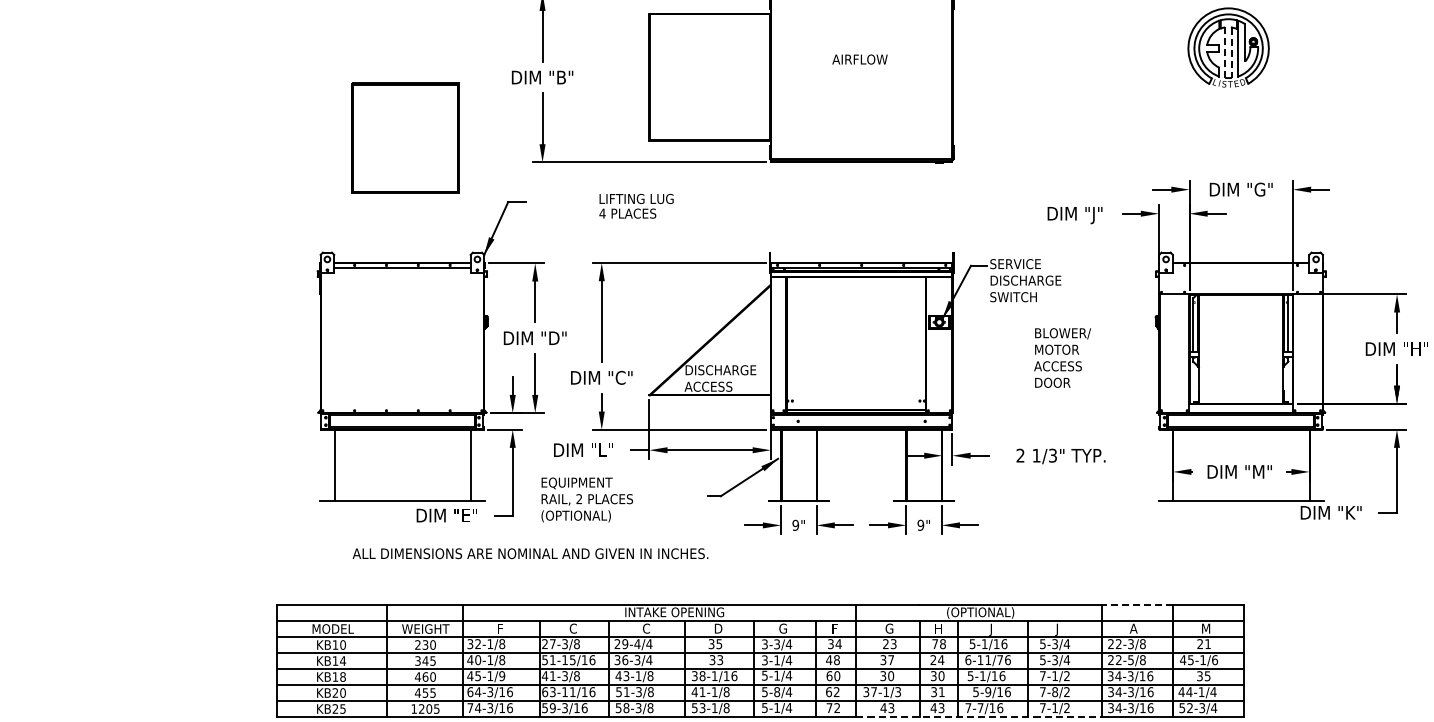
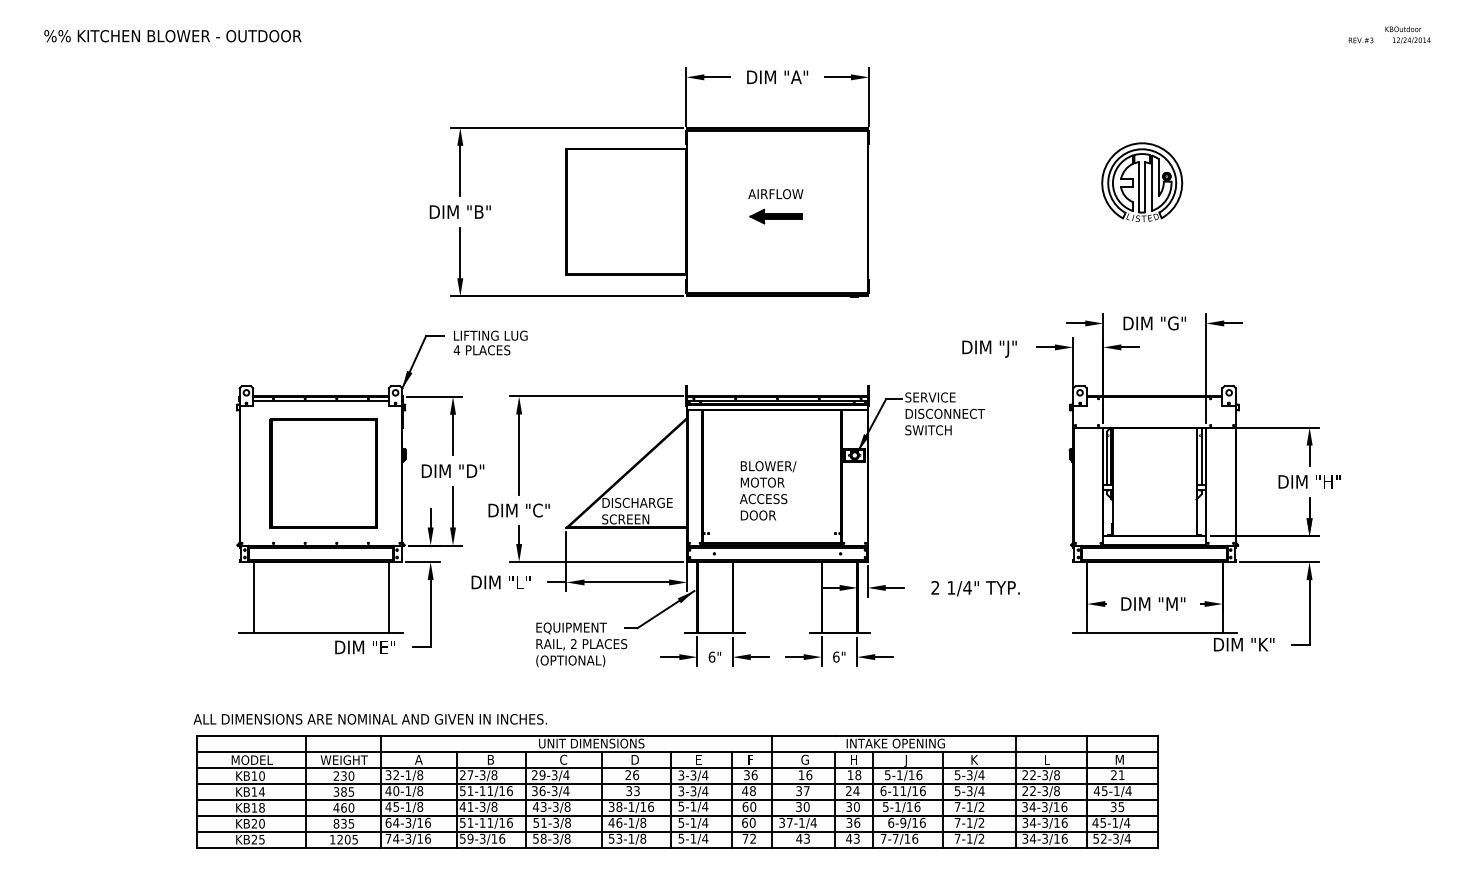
line: (1224, 51) -> (1138, 186), dashed -> solid
line: (1231, 52) -> (1145, 187), dashed -> solid
part: (859, 82) -> (775, 216), added
part: (404, 138) -> (323, 473), moved
text: (636, 205) -> (490, 342), moved
text: (1044, 280) -> (959, 413), DISCHARGE -> DISCONNECT
text: (1062, 357) -> (768, 490), moved
text: (708, 386) -> (625, 519), ACCESS -> SCREEN
text: (1052, 455) -> (967, 587), 1/3" -> 1/4"
text: (587, 499) -> (581, 644), moved
text: (795, 524) -> (711, 656), 9" -> 6"
text: (921, 524) -> (836, 656), 9" -> 6"
text: (529, 553) -> (369, 719), moved
line: (1137, 605) -> (1051, 736), dashed -> solid
text: (674, 612) -> (591, 743), INTAKE OPENING -> UNIT DIMENSIONS
text: (980, 612) -> (895, 743), (OPTIONAL) -> INTAKE OPENING
text: (500, 628) -> (418, 759), F -> A
text: (572, 628) -> (490, 759), C -> B
text: (783, 628) -> (699, 759), G -> E
text: (1133, 628) -> (1047, 759), A -> L
text: (1058, 629) -> (973, 760), J -> K
text: (637, 644) -> (554, 775), 29-4/4 -> 29-3/4
text: (715, 644) -> (632, 775), 35 -> 26
text: (838, 644) -> (754, 775), 34 -> 36
text: (889, 644) -> (805, 775), 23 -> 16
text: (935, 644) -> (850, 775), 78 -> 18
text: (999, 659) -> (914, 790), 6-11/76 -> 6-11/16
text: (1130, 659) -> (1044, 790), 22-5/8 -> 22-3/8
text: (425, 660) -> (343, 791), 345 -> 385
text: (572, 660) -> (490, 791), 51-15/16 -> 51-11/16
text: (777, 660) -> (693, 791), 3-1/4 -> 3-3/4
text: (1214, 660) -> (1128, 791), 45-1/6 -> 45-1/4
text: (502, 675) -> (420, 806), 45-1/9 -> 45-1/8
text: (638, 675) -> (555, 806), 43-1/8 -> 43-3/8
text: (548, 691) -> (466, 822), 63-11/16 -> 51-11/16
text: (702, 691) -> (619, 822), 41-1/8 -> 46-1/8
text: (777, 691) -> (693, 822), 5-8/4 -> 5-1/4
text: (836, 691) -> (752, 822), 62 -> 60
text: (897, 691) -> (813, 822), 37-1/3 -> 37-1/4
text: (942, 691) -> (857, 822), 31 -> 36
text: (976, 691) -> (891, 822), 5-9/16 -> 6-9/16
text: (1054, 691) -> (969, 822), 7-8/2 -> 7-1/2
text: (1189, 691) -> (1103, 822), 44-1/4 -> 45-1/4
text: (421, 692) -> (339, 823), 455 -> 835
line: (979, 716) -> (894, 847), dashed -> solid

